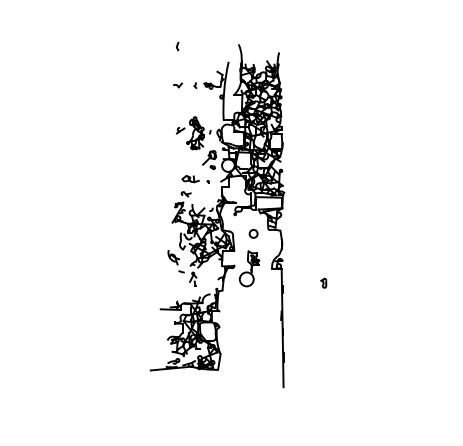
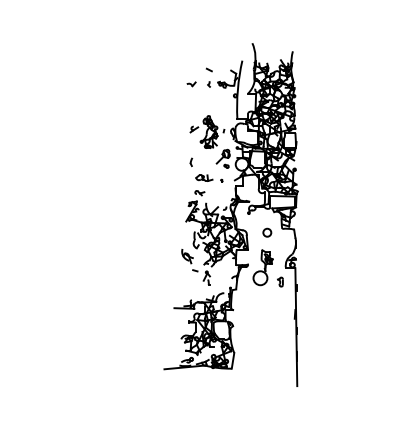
part: (177, 46) -> (191, 162), moved
line: (195, 71) -> (209, 70), added
part: (323, 282) -> (280, 281), moved

